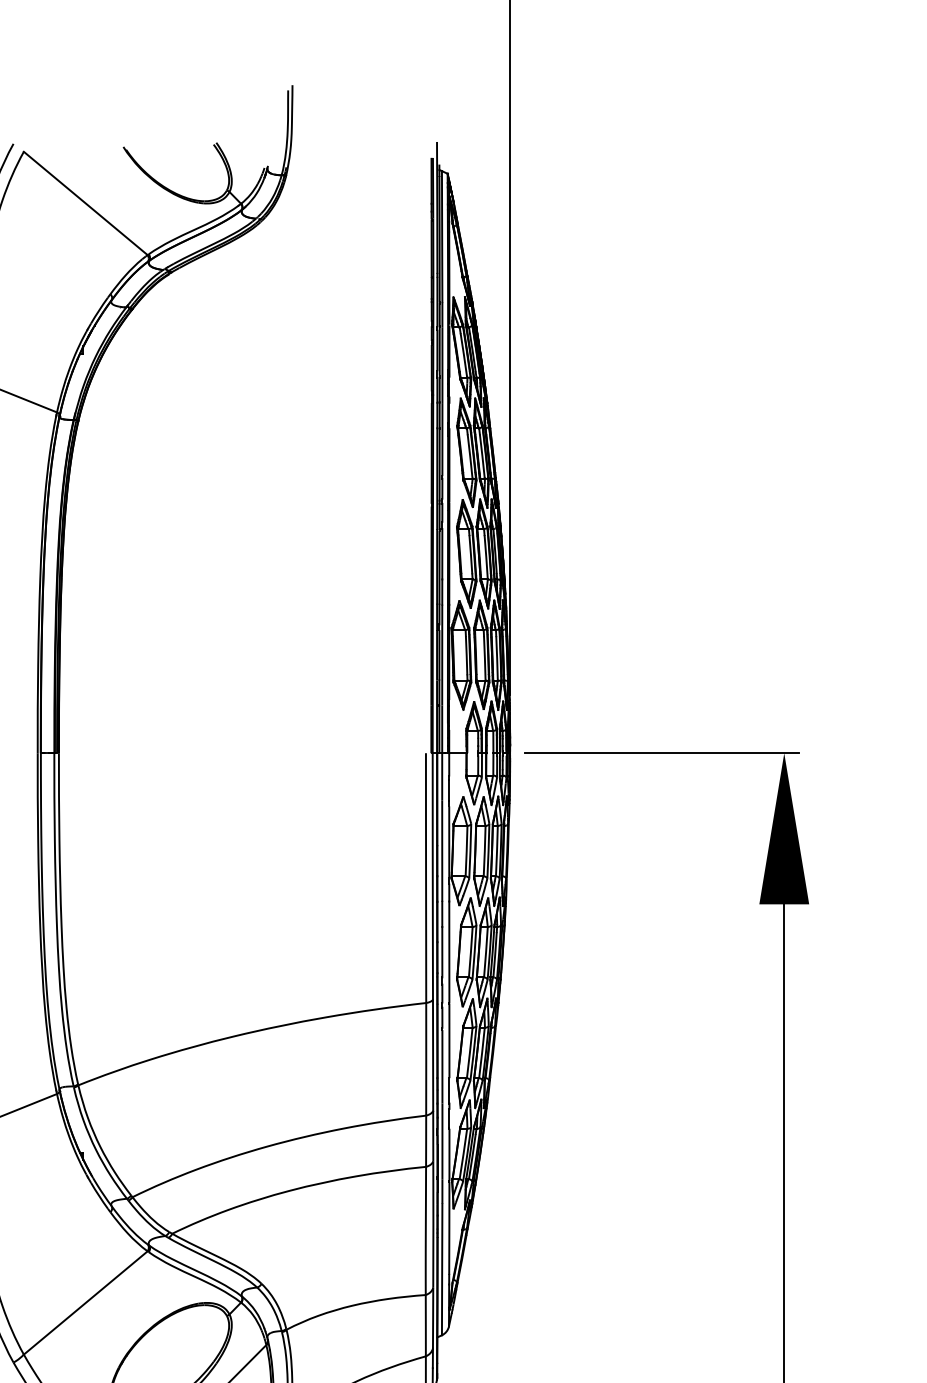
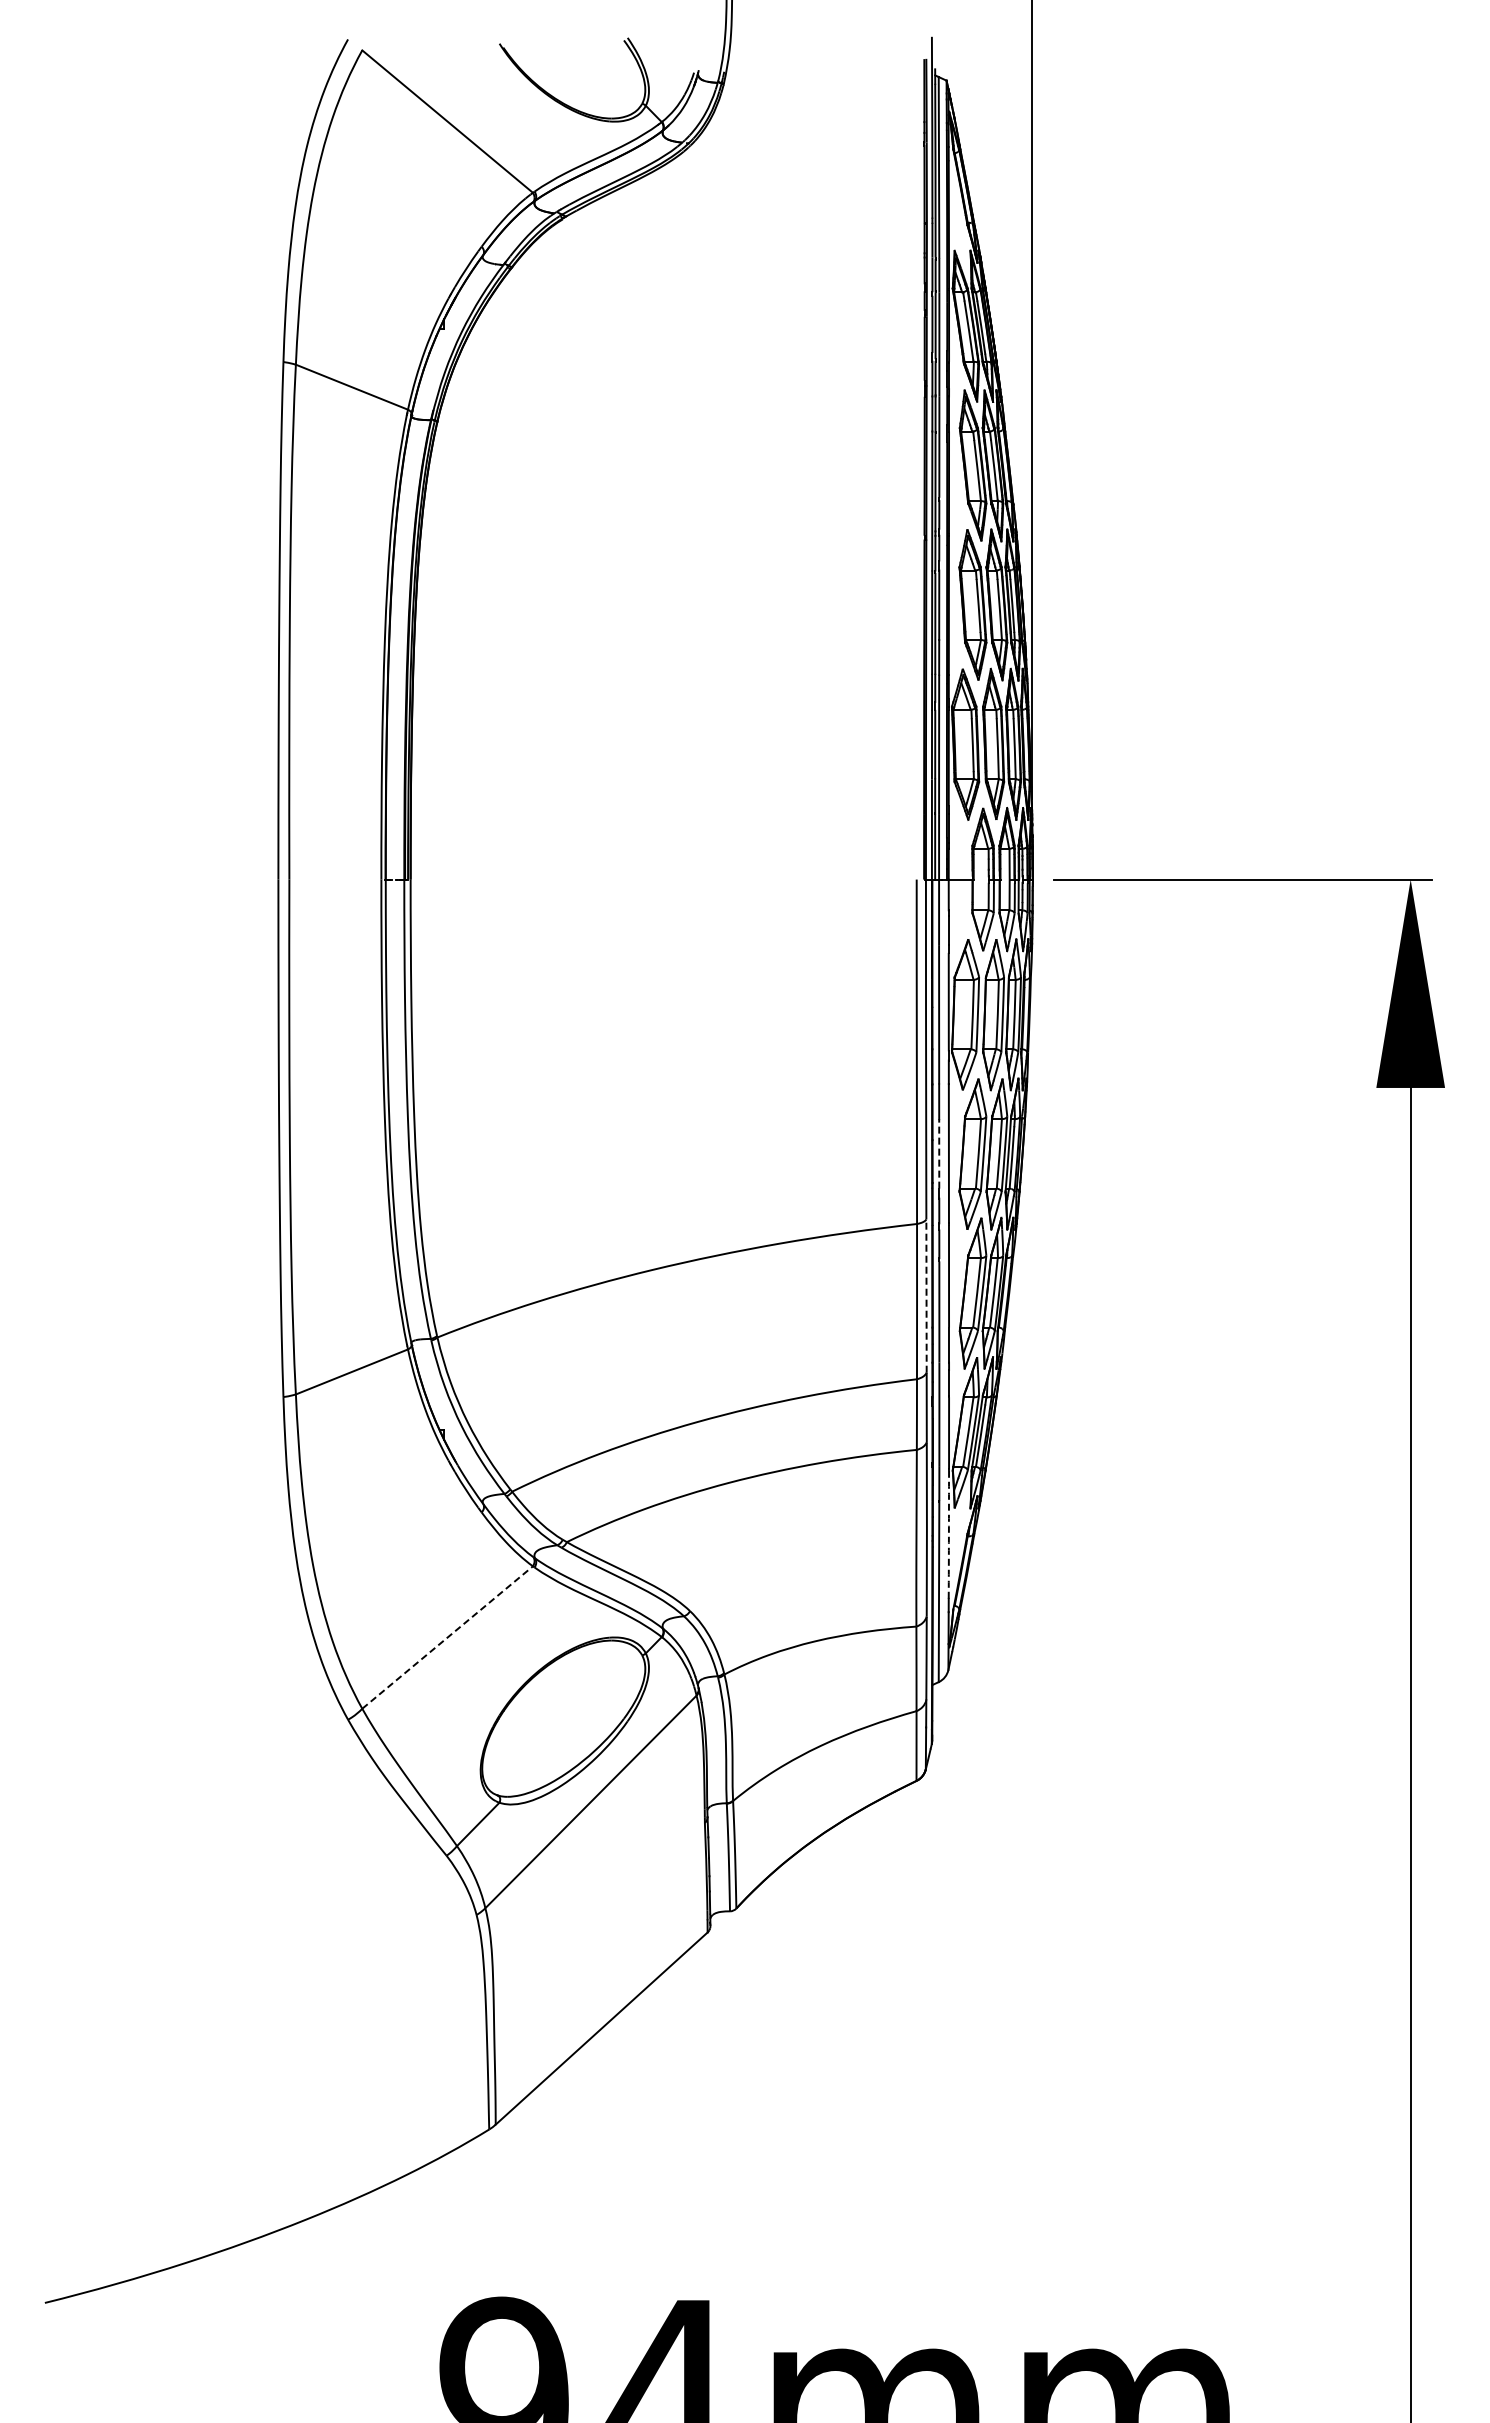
line: (442, 951) -> (939, 1153), solid -> dashed
line: (433, 1055) -> (926, 1296), solid -> dashed
arc: (449, 1228) -> (948, 1534), solid -> dashed
line: (86, 1302) -> (448, 1637), solid -> dashed

